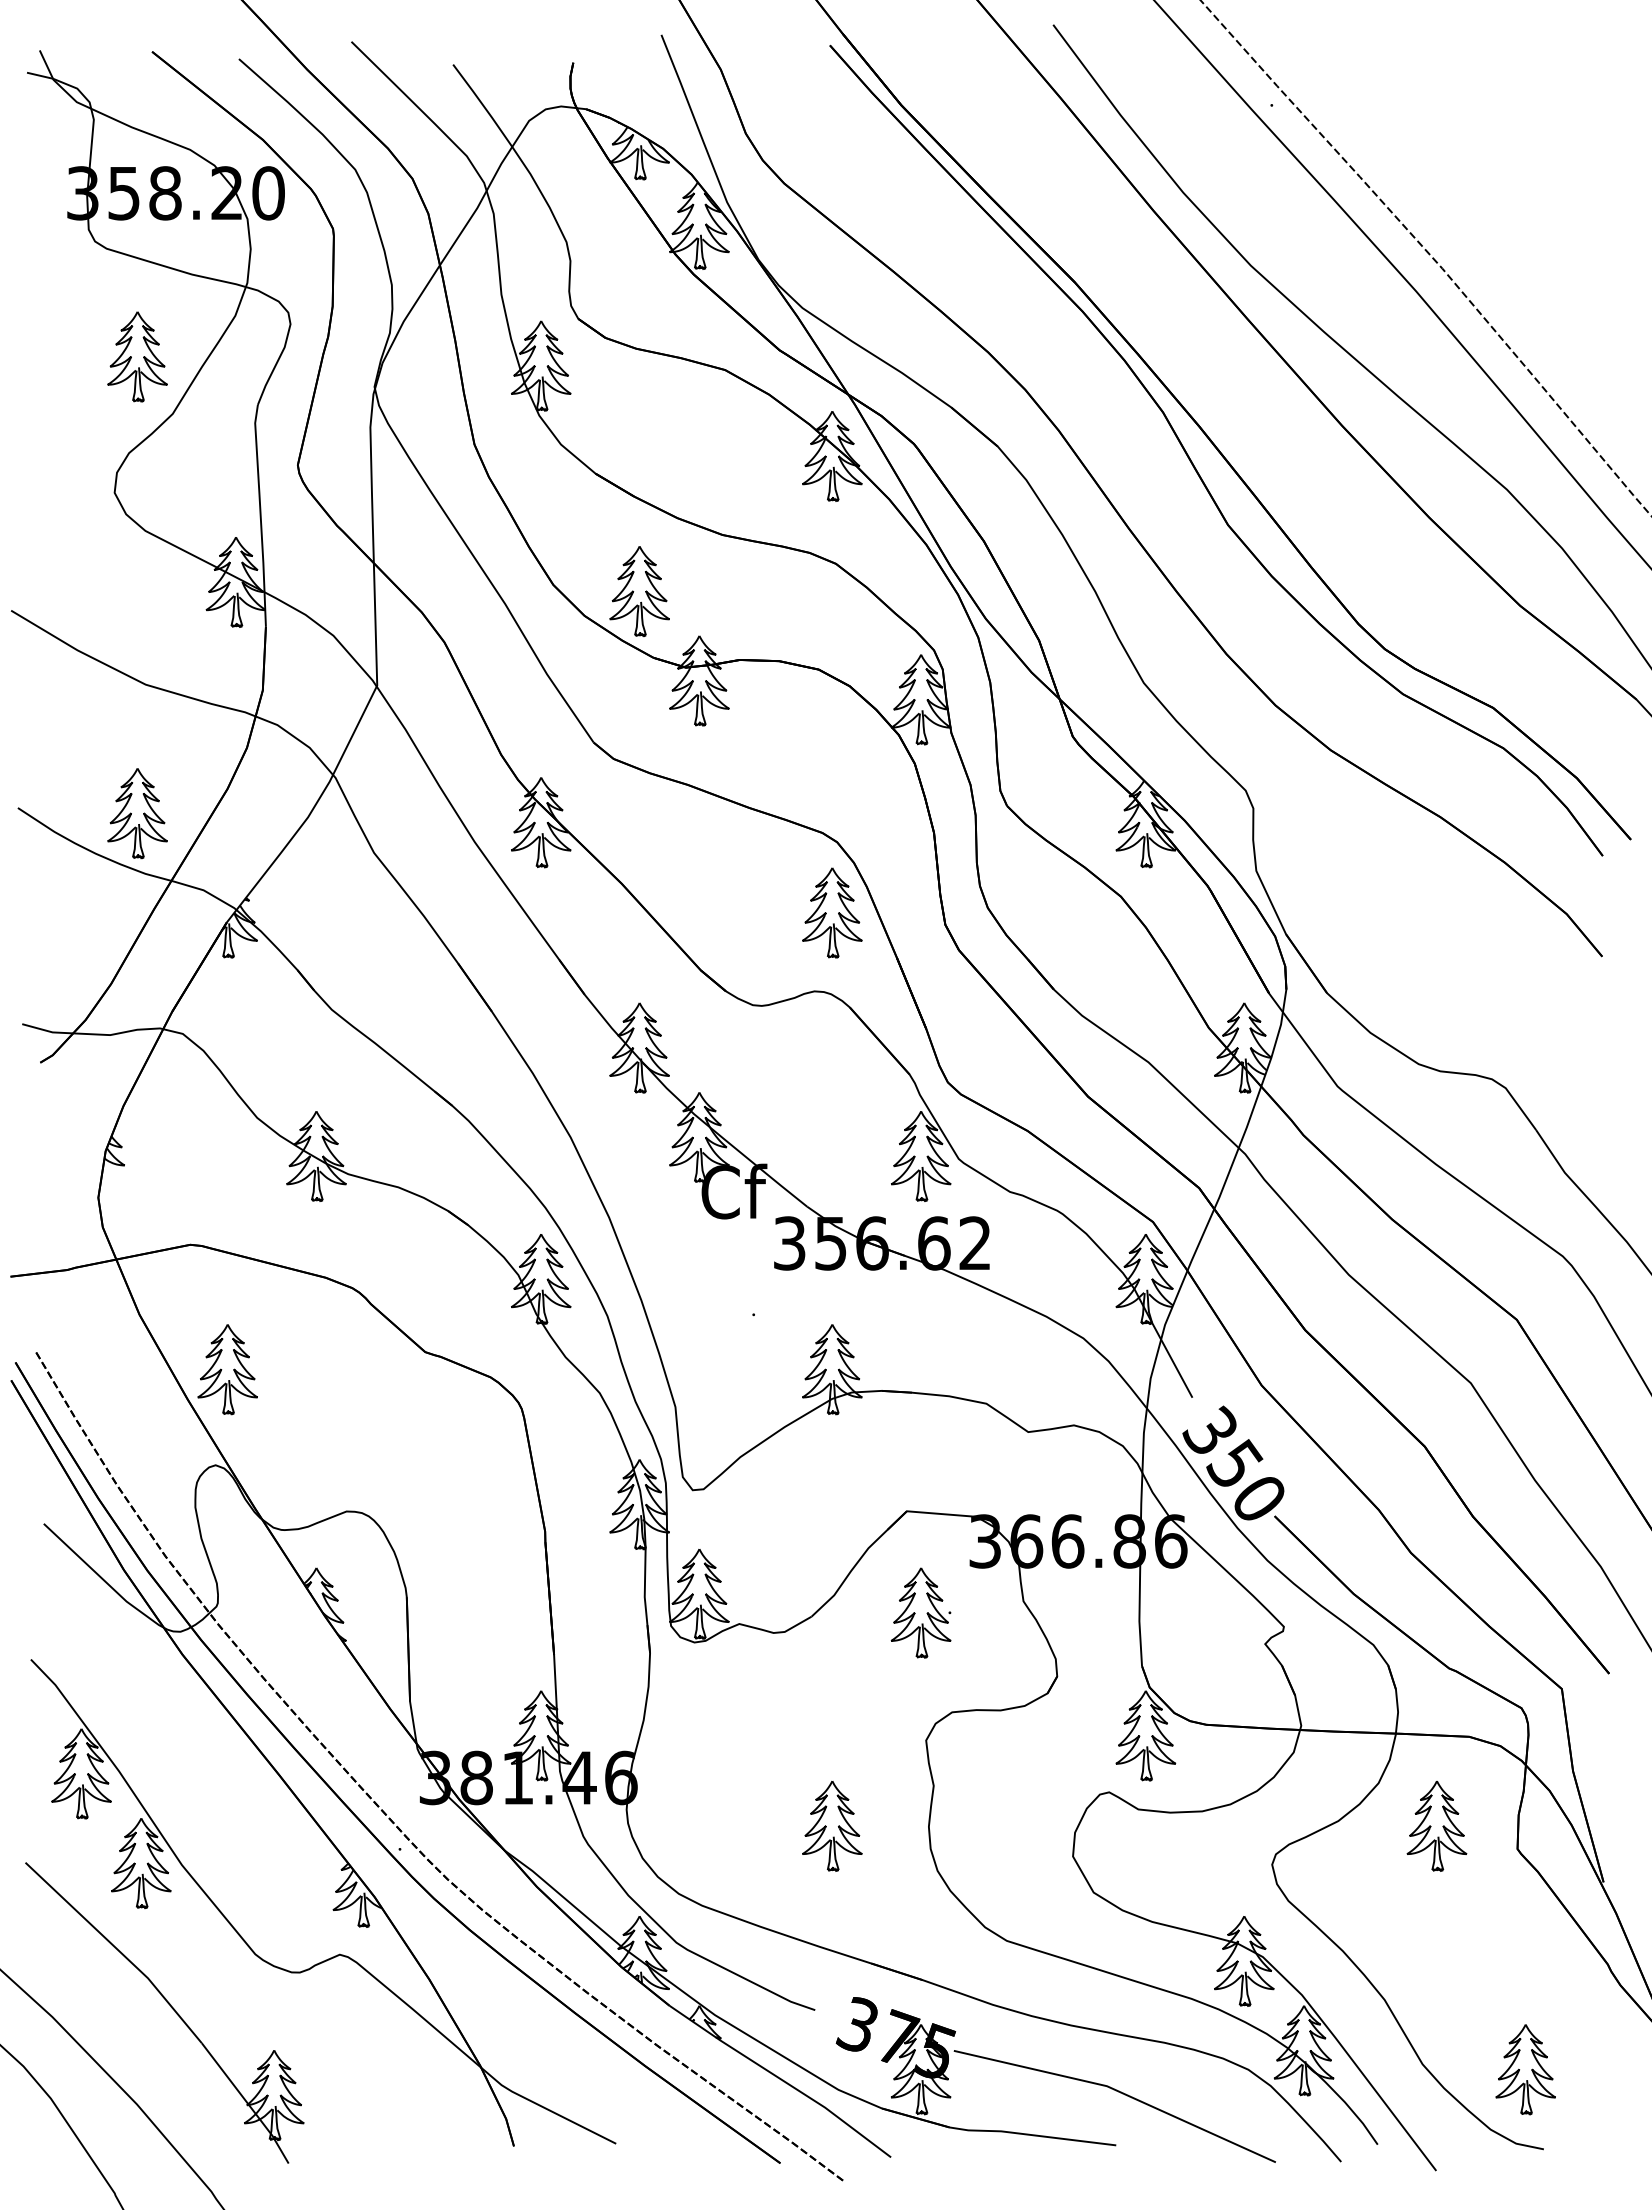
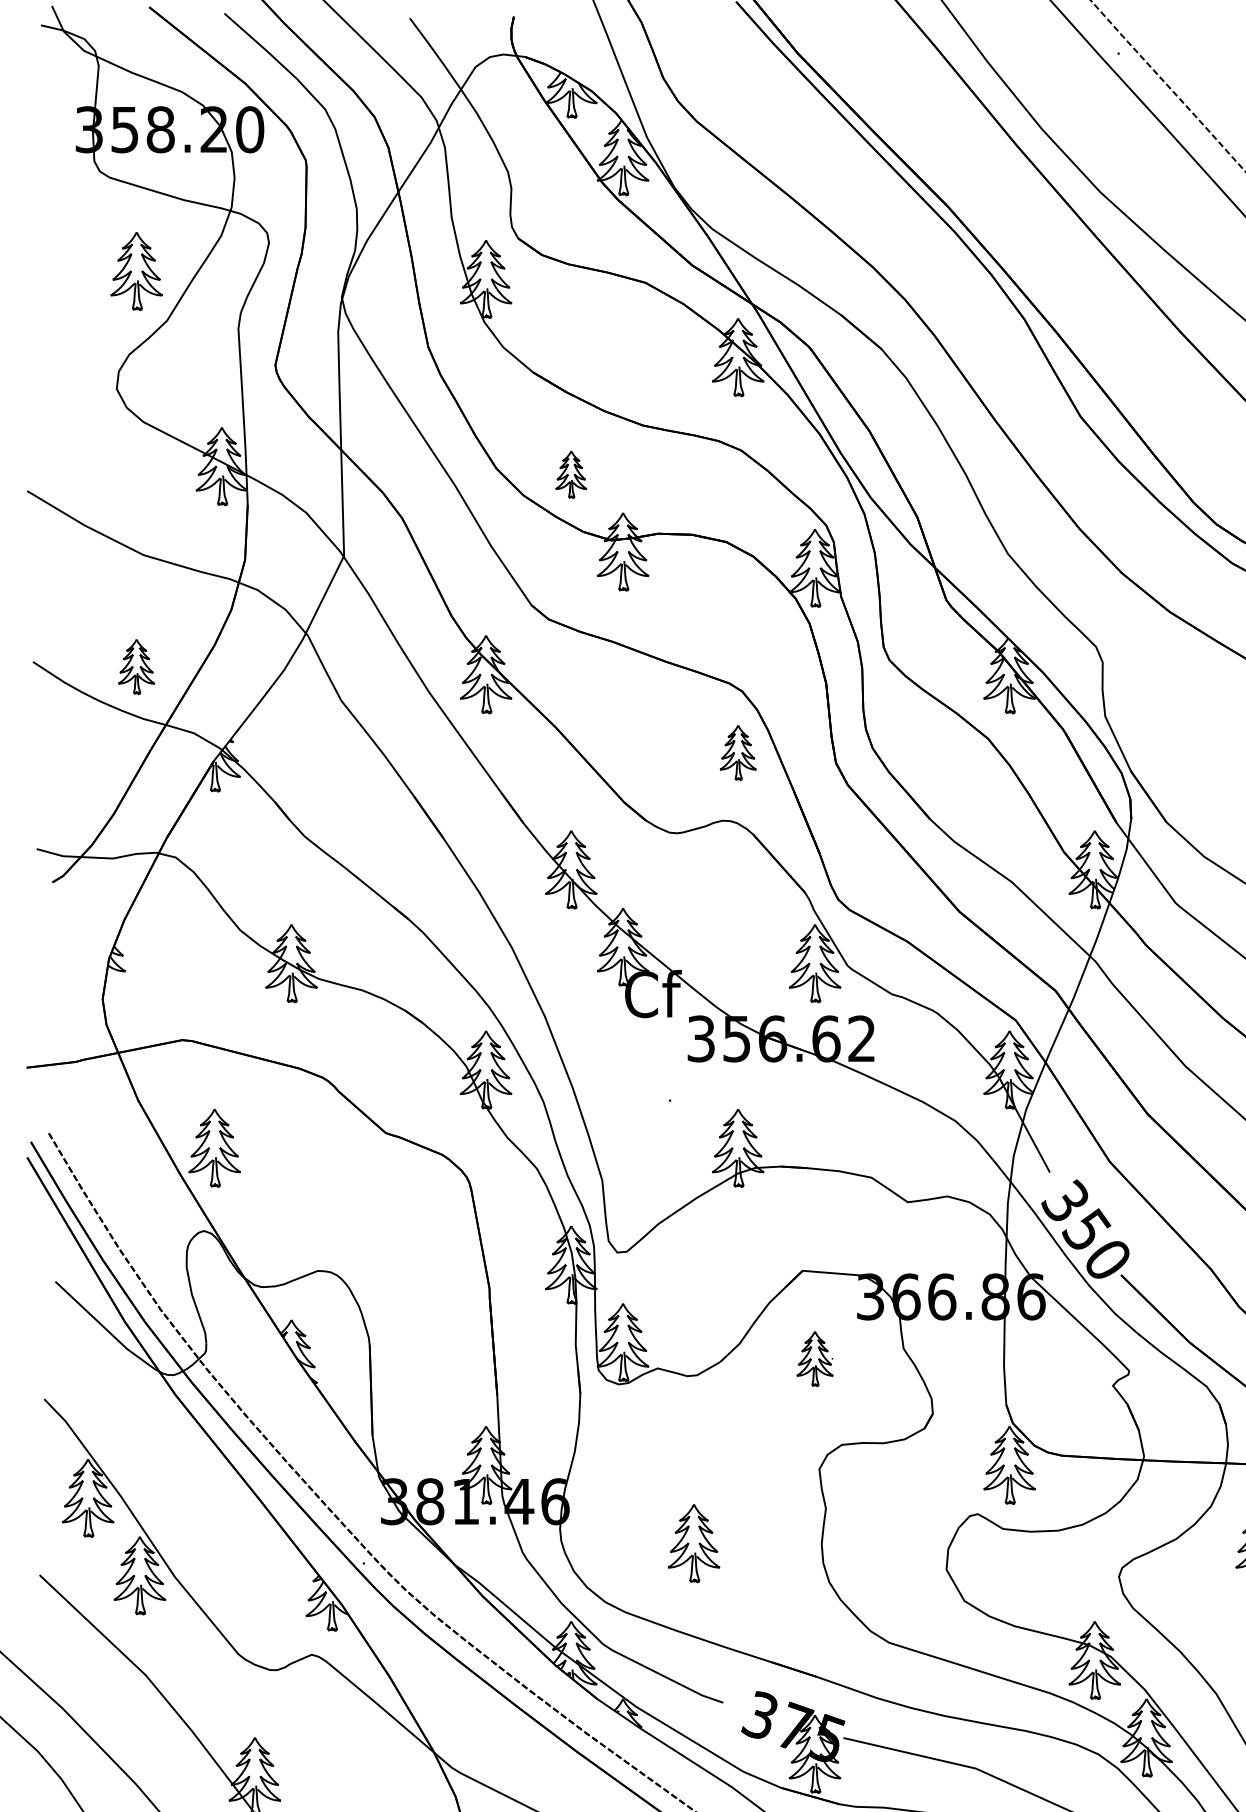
part: (639, 591) -> (571, 474), size x0.6
part: (137, 813) -> (136, 666), size x0.7
part: (832, 912) -> (738, 752), size x0.7
part: (920, 1612) -> (814, 1358), size x0.7
part: (832, 1826) -> (694, 1543), moved

